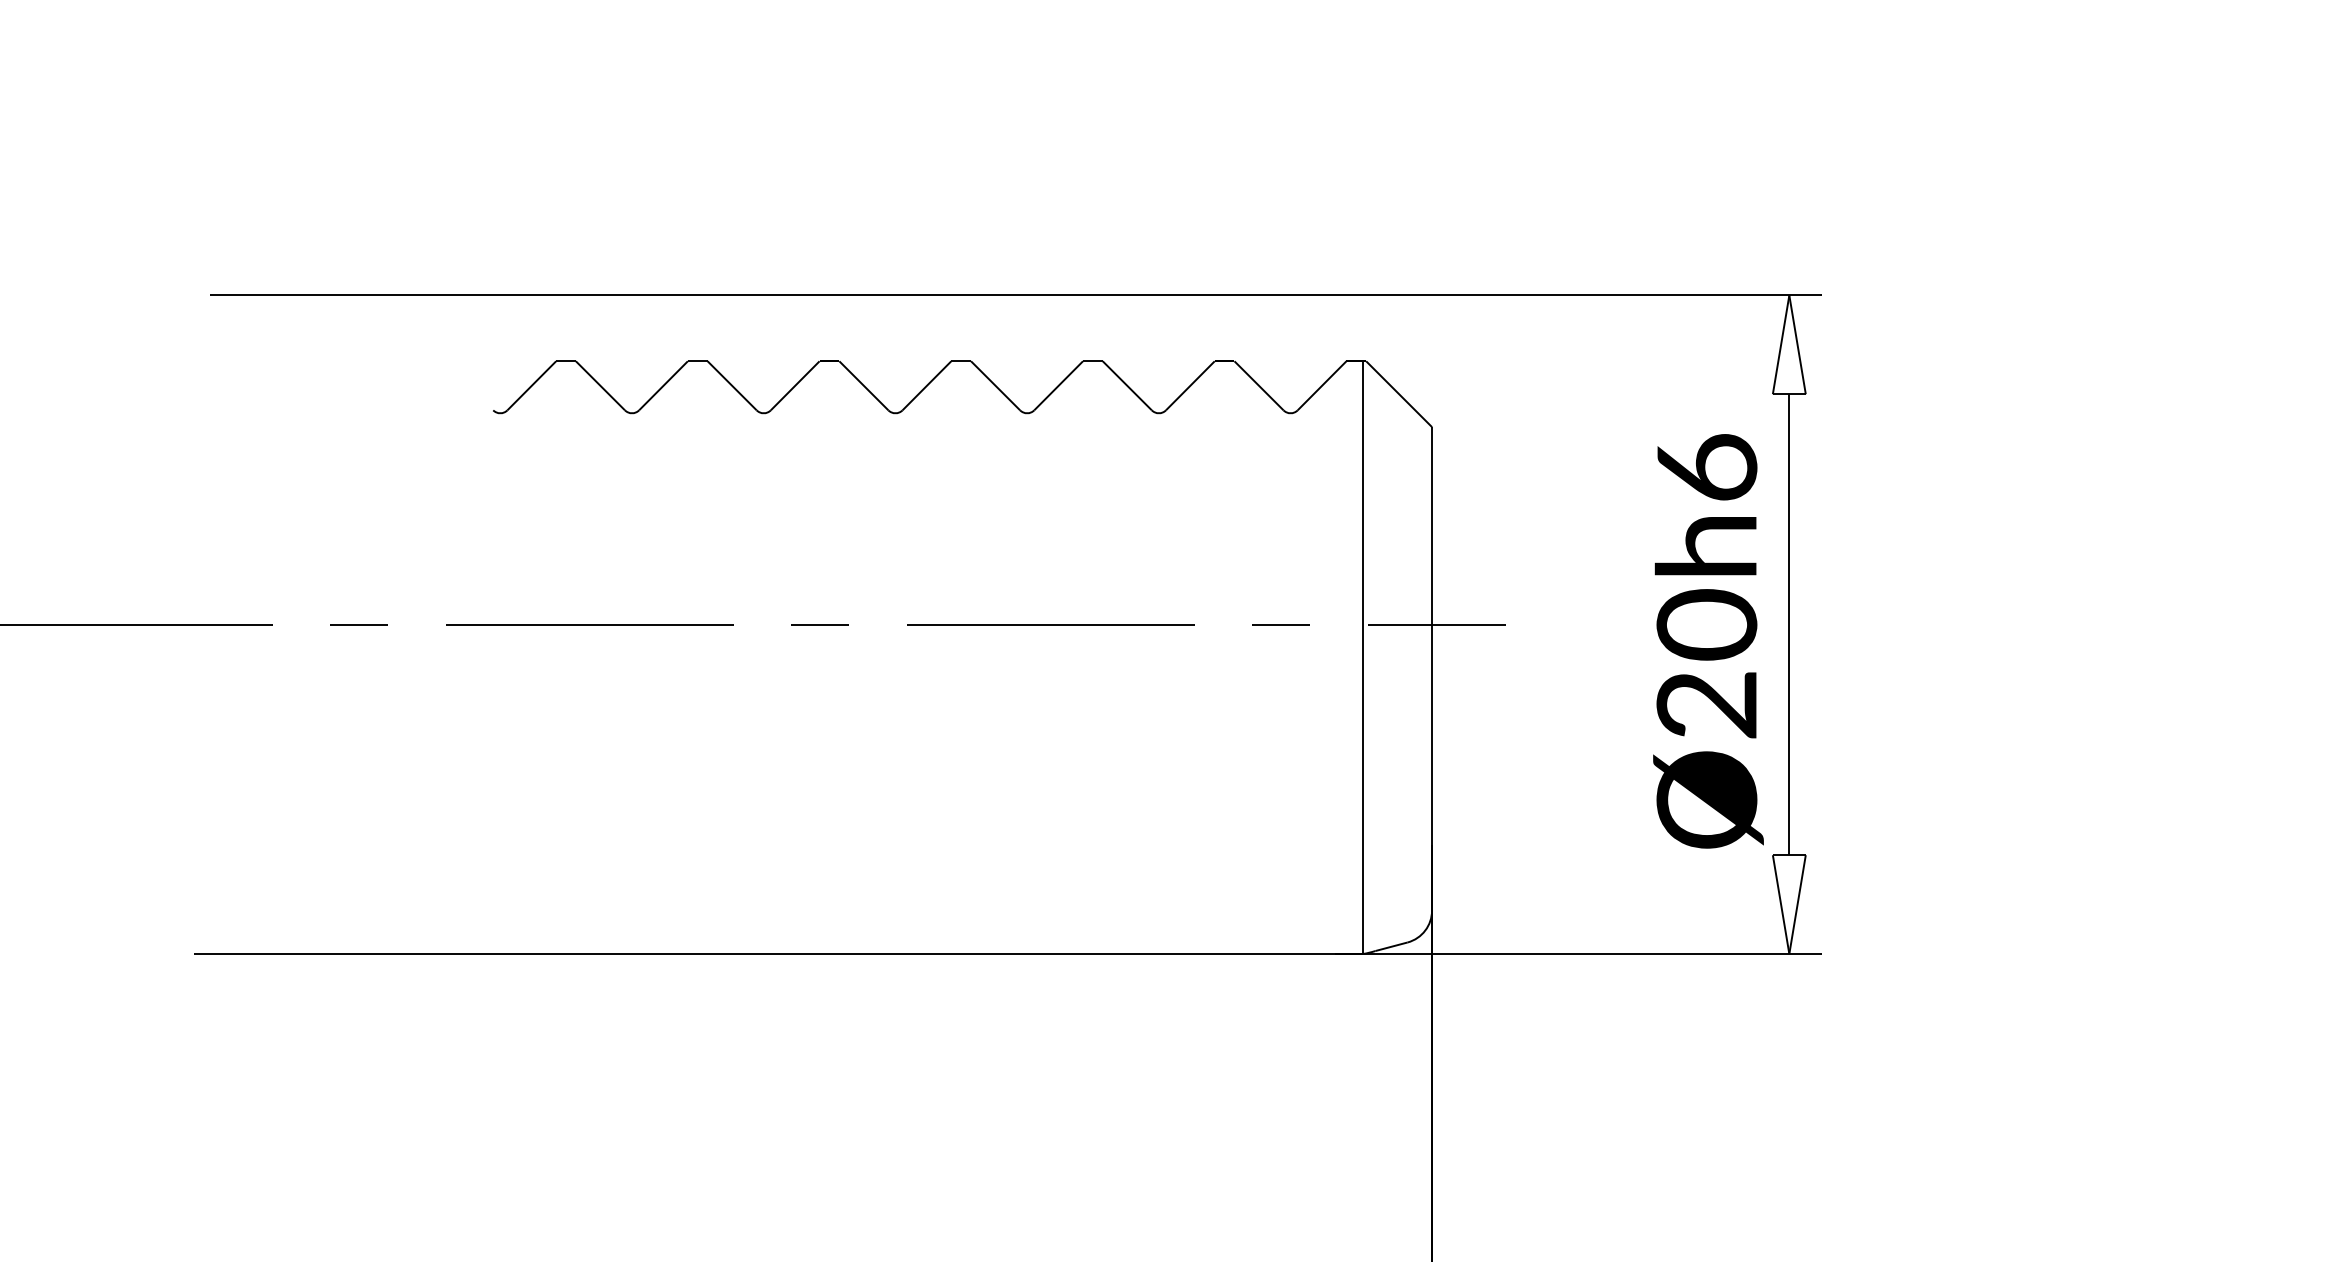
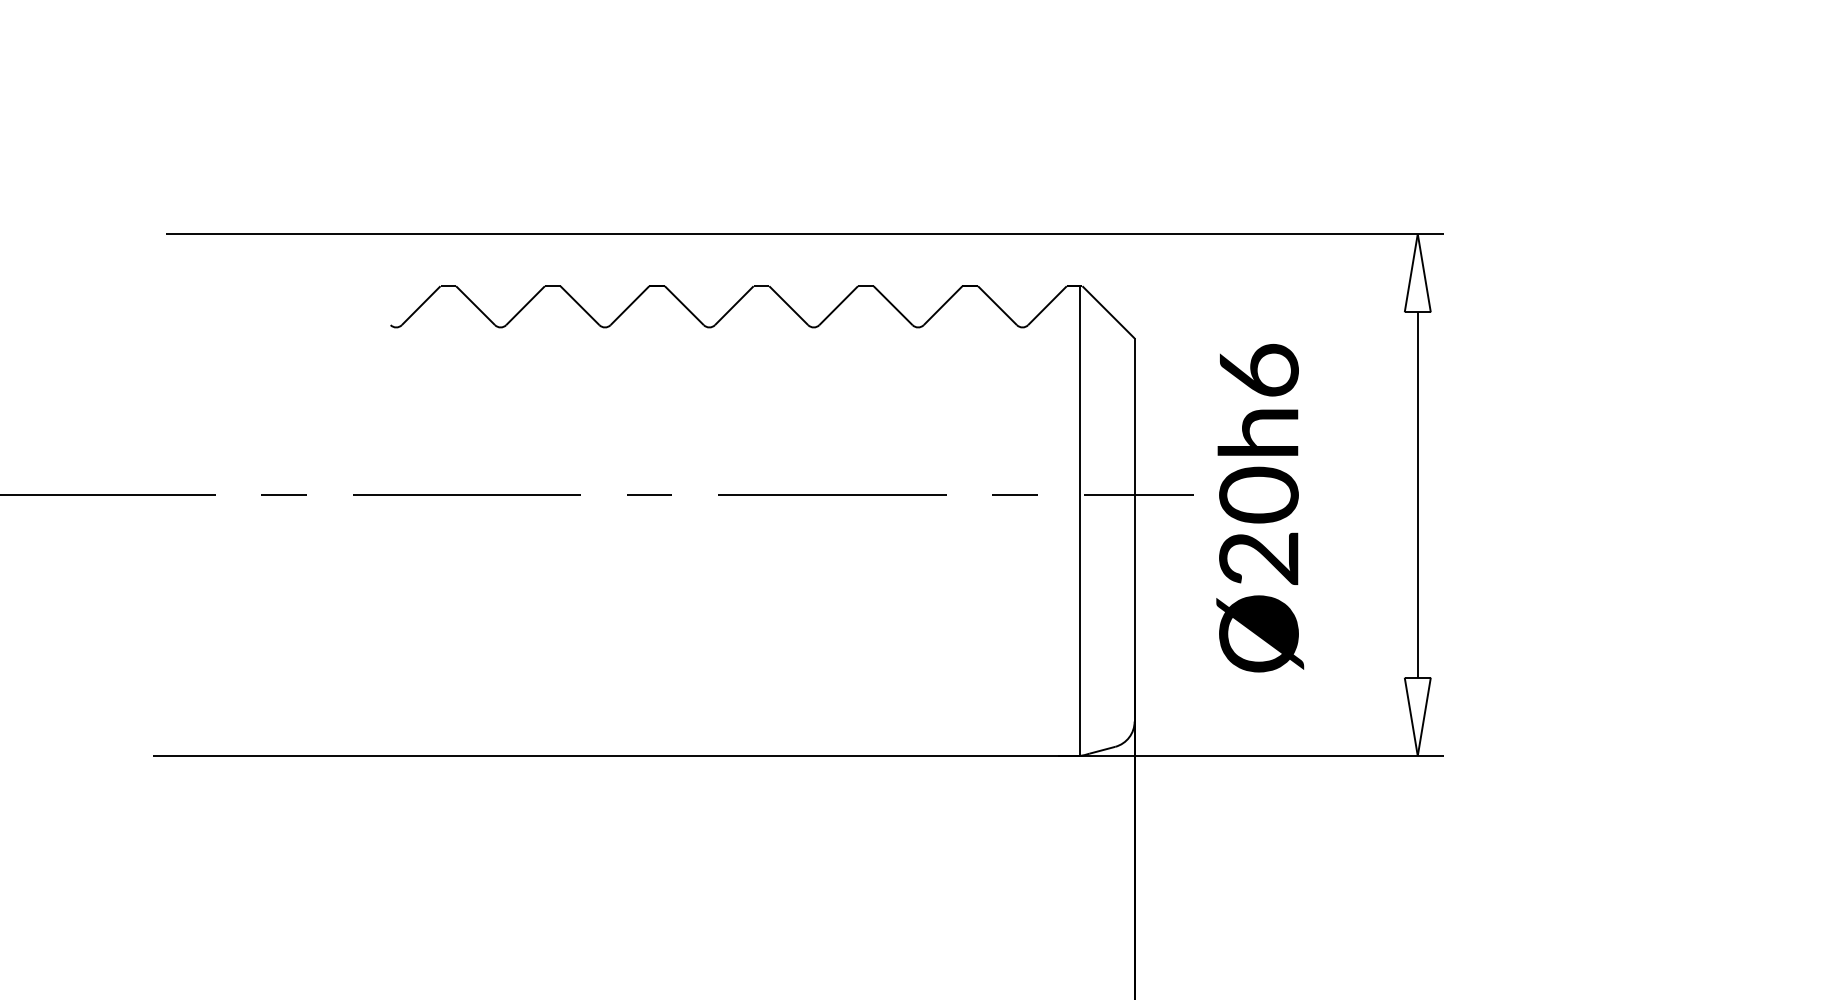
text: (1708, 641) -> (1260, 508), moved

